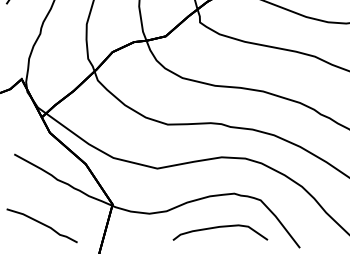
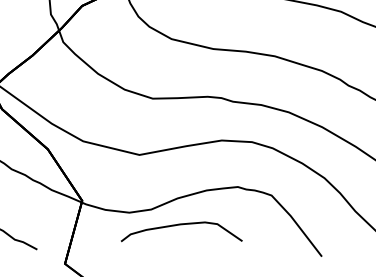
curve: (220, 227) -> (181, 225), moved

